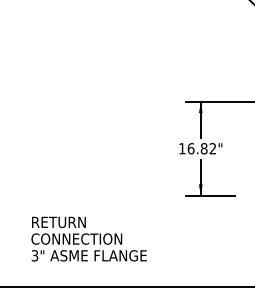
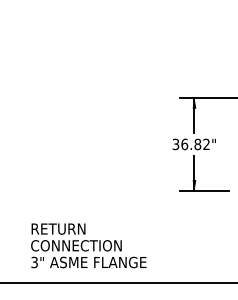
text: (182, 148) -> (176, 144), 16.82" -> 36.82"
text: (88, 238) -> (88, 245), moved

